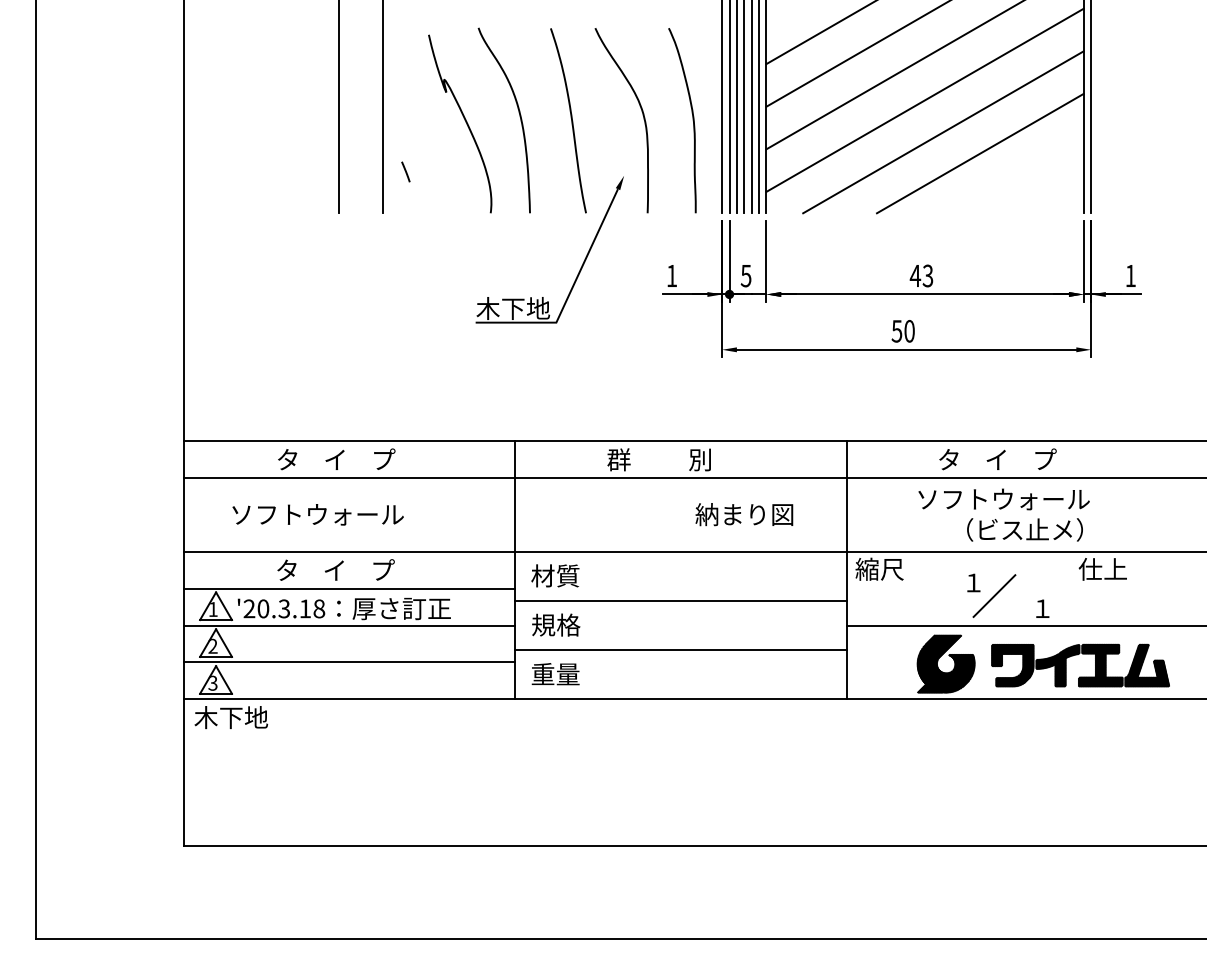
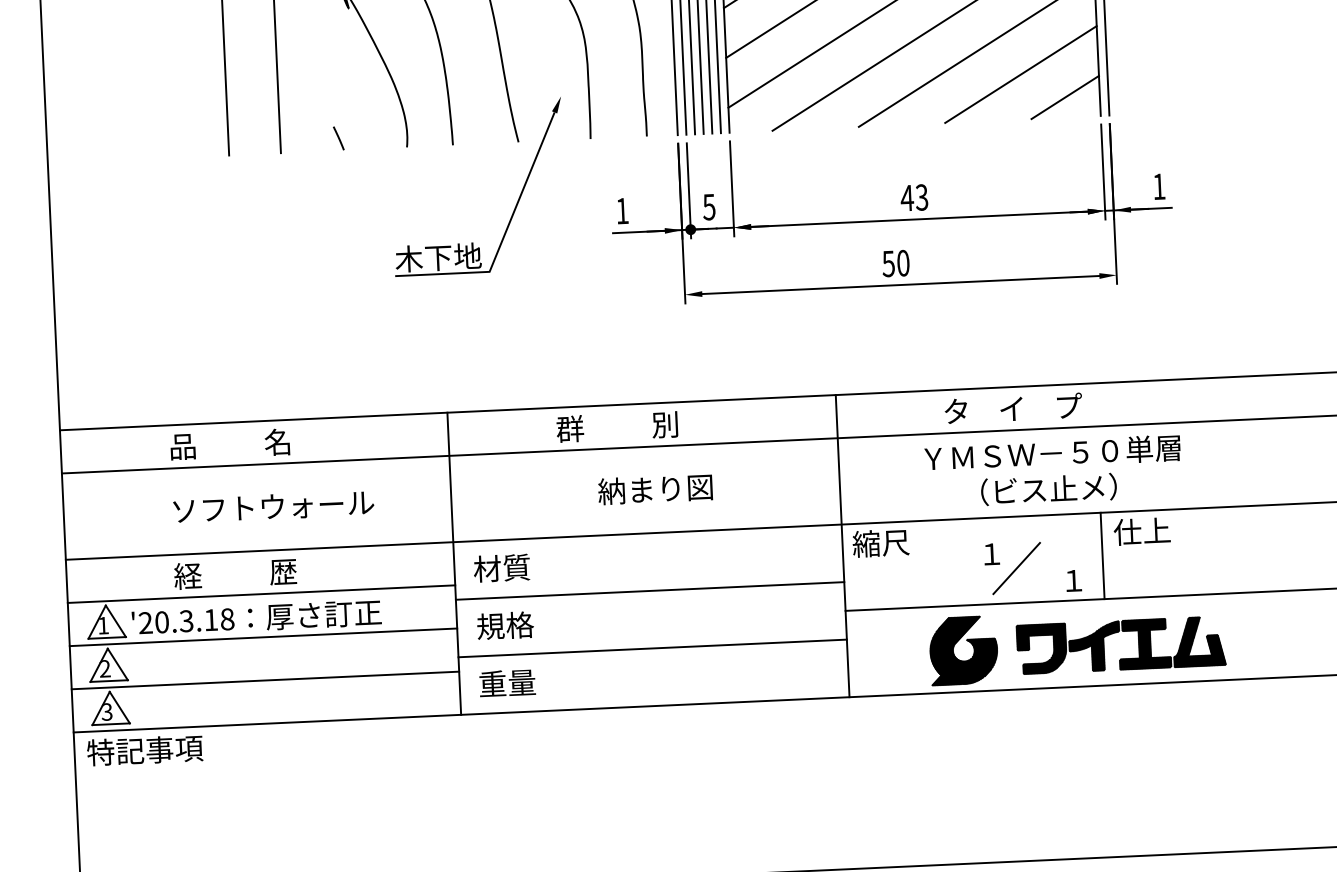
line: (405, 171) -> (338, 137), moved
line: (1016, 174) -> (1020, 74), added
line: (1053, 196) -> (1064, 97), added
text: (336, 459) -> (239, 443), タ    イ    プ -> 品          名
text: (1028, 498) -> (1051, 452), ソフトウォール -> ＹＭＳＷ－５０単層
text: (317, 514) -> (272, 506), moved
text: (744, 514) -> (655, 489), moved
text: (334, 570) -> (243, 573), タ    イ    プ -> 経          歴
line: (1068, 588) -> (1102, 555), added
text: (243, 717) -> (144, 750), 木下地 -> 特記事項

